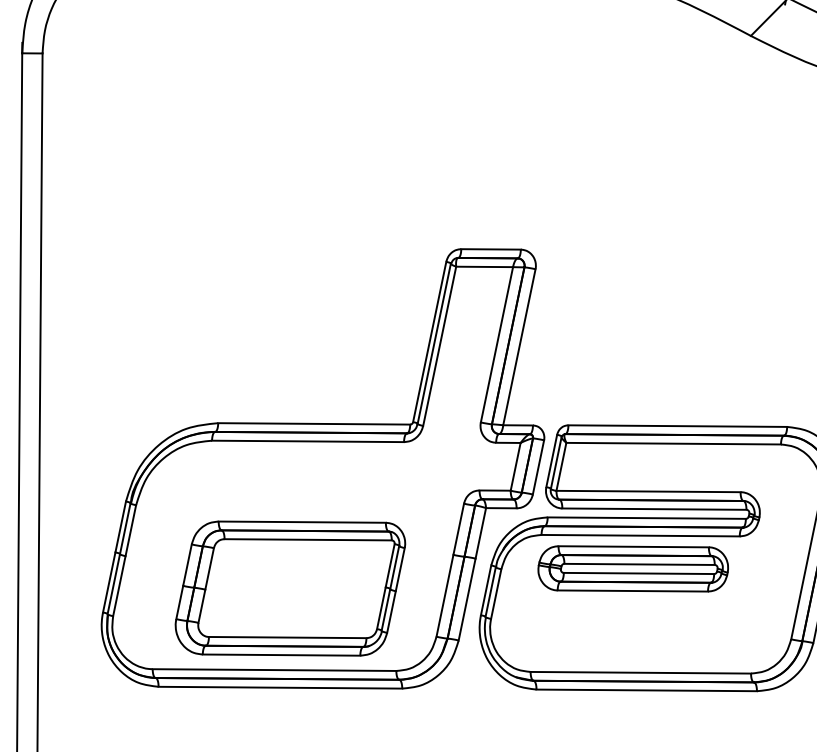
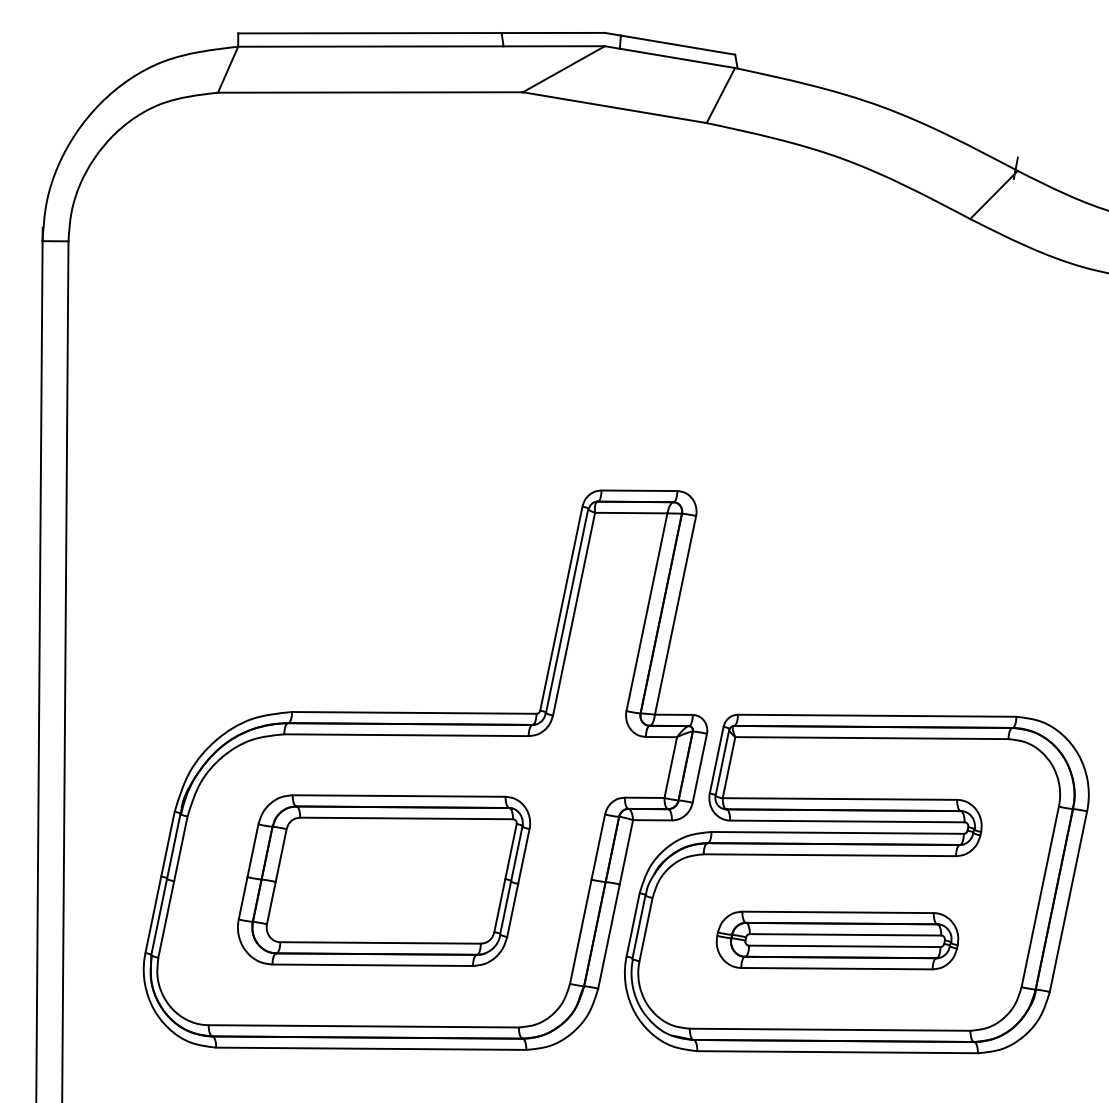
part: (633, 568) -> (837, 940), moved
part: (290, 588) -> (384, 880), moved

